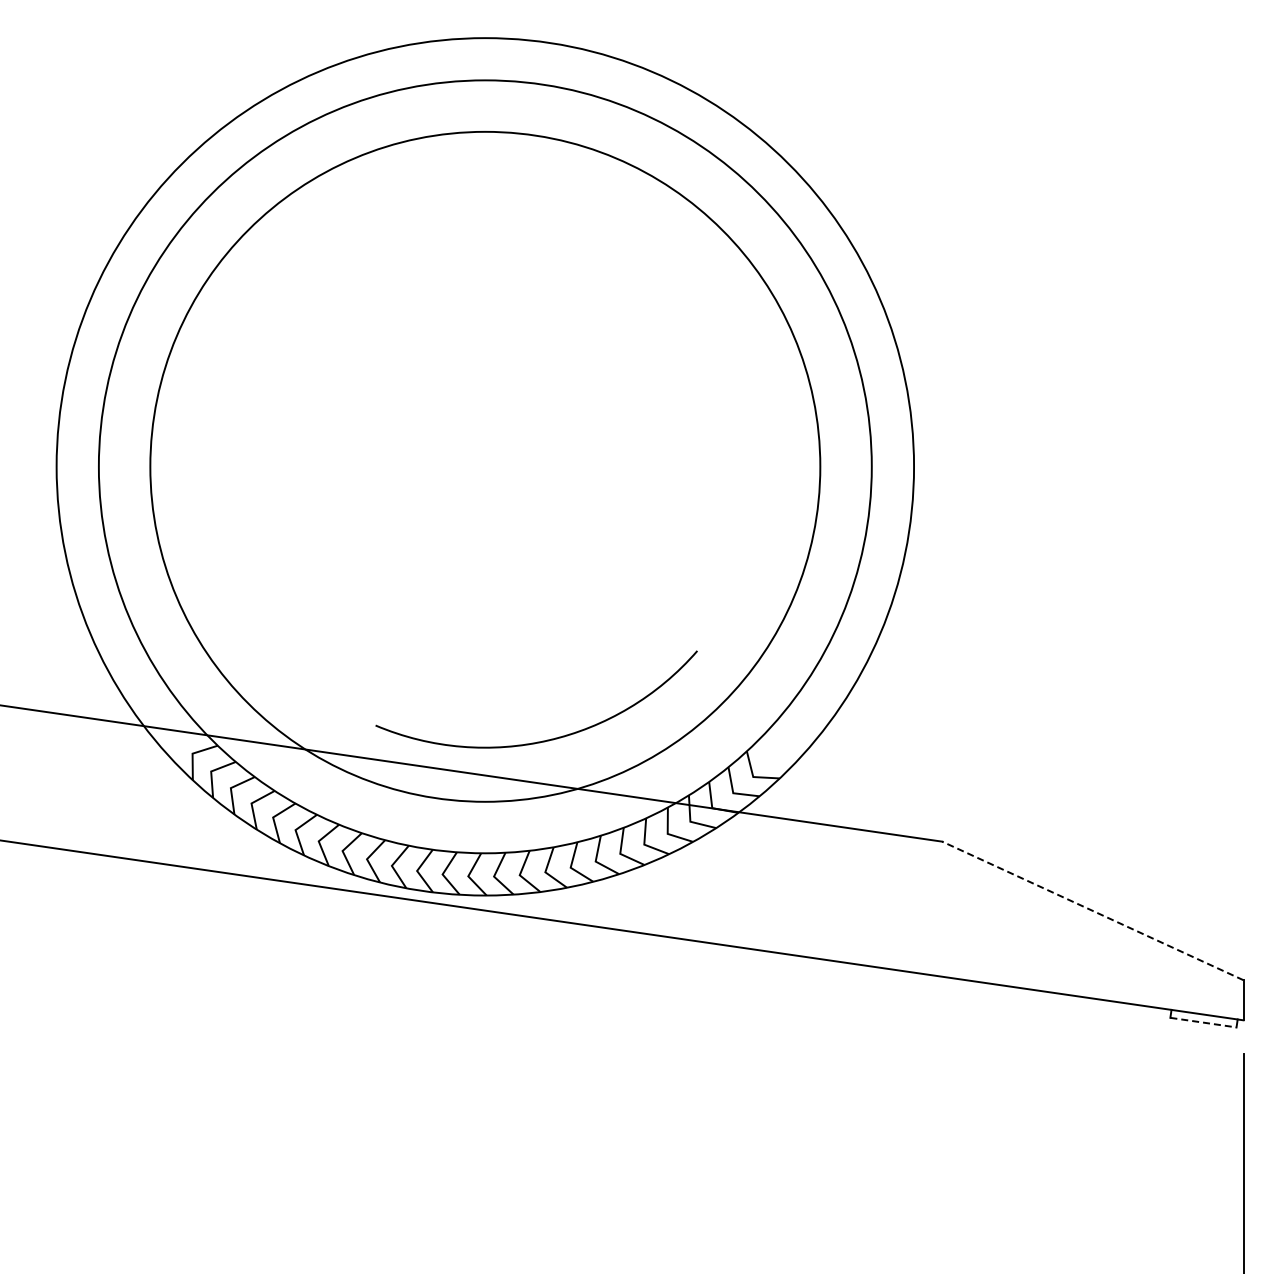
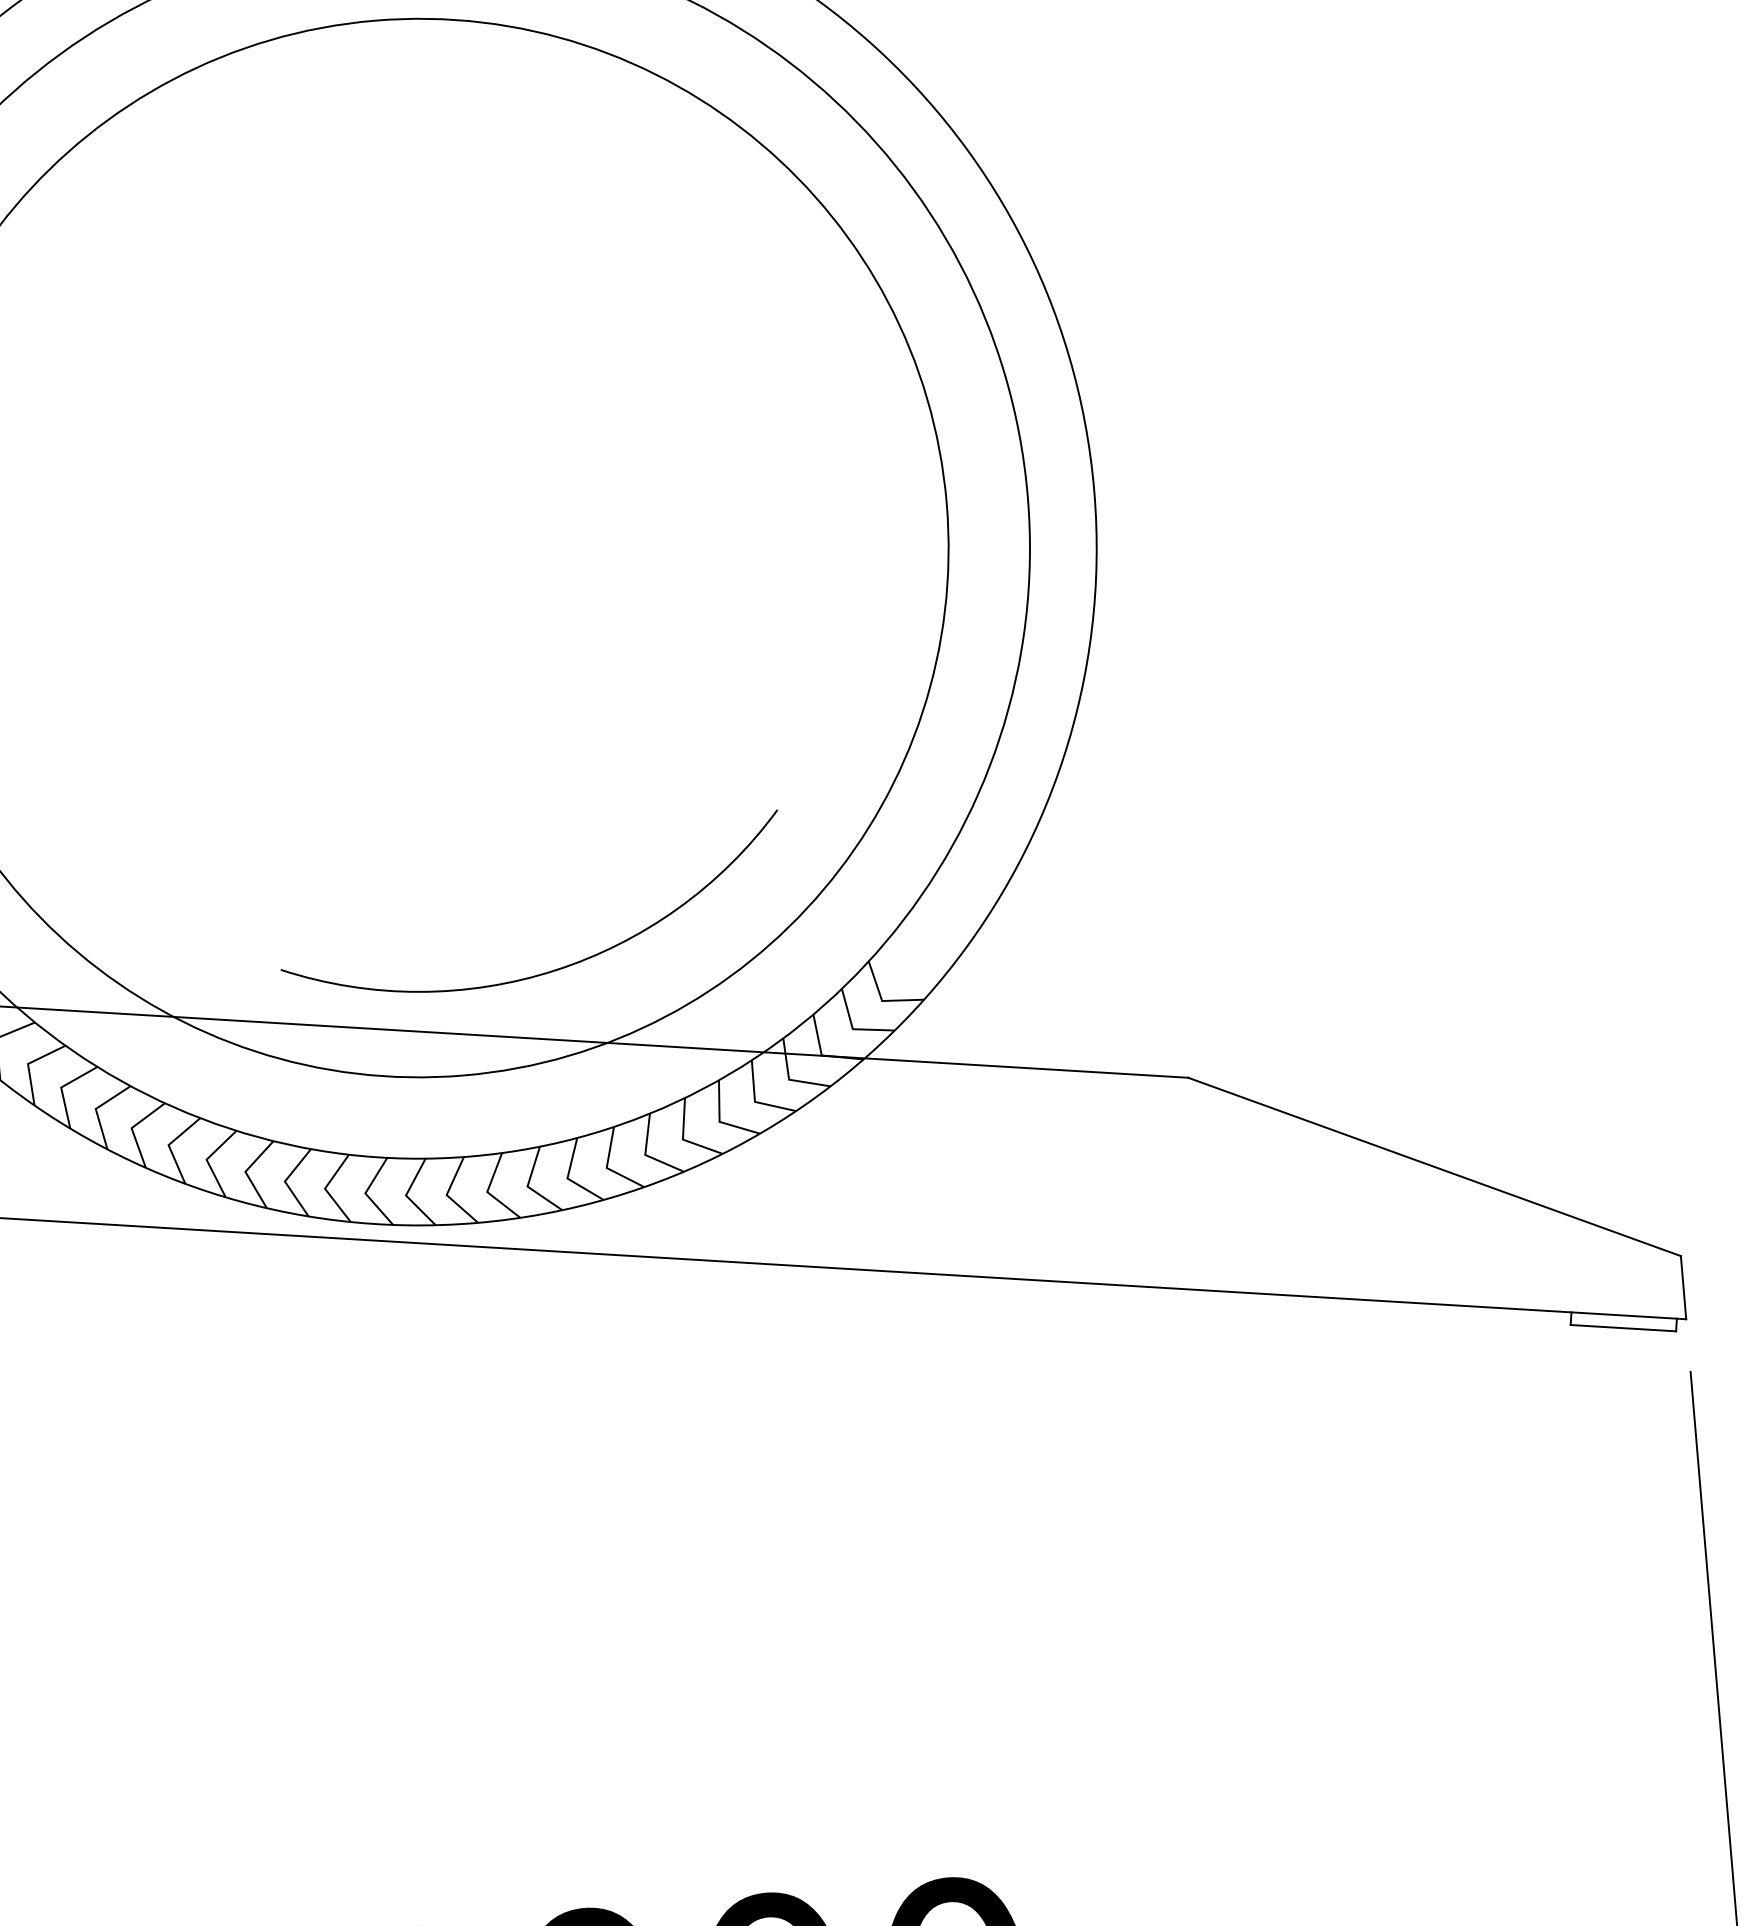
line: (1092, 910) -> (1433, 1166), dashed -> solid
line: (1203, 1022) -> (1623, 1327), dashed -> solid

